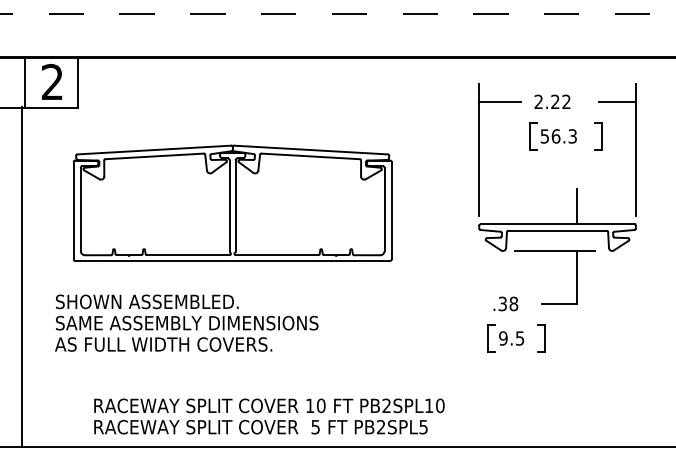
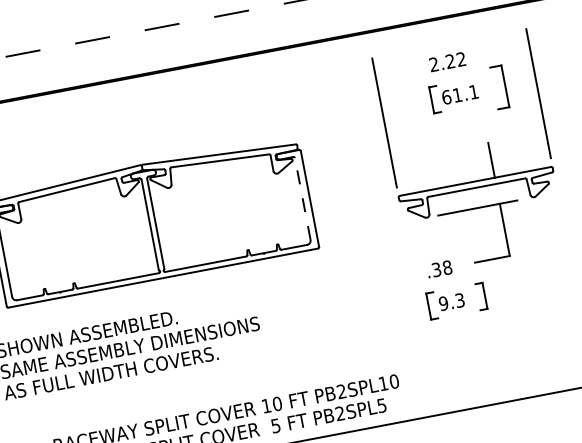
line: (499, 102) -> (395, 72), removed
line: (616, 102) -> (510, 50), removed
text: (558, 136) -> (459, 94), 56.3 -> 61.1
part: (598, 136) -> (499, 87), size x1.6
line: (384, 209) -> (302, 199), solid -> dashed
text: (520, 337) -> (460, 299), 9.5 -> 9.3

